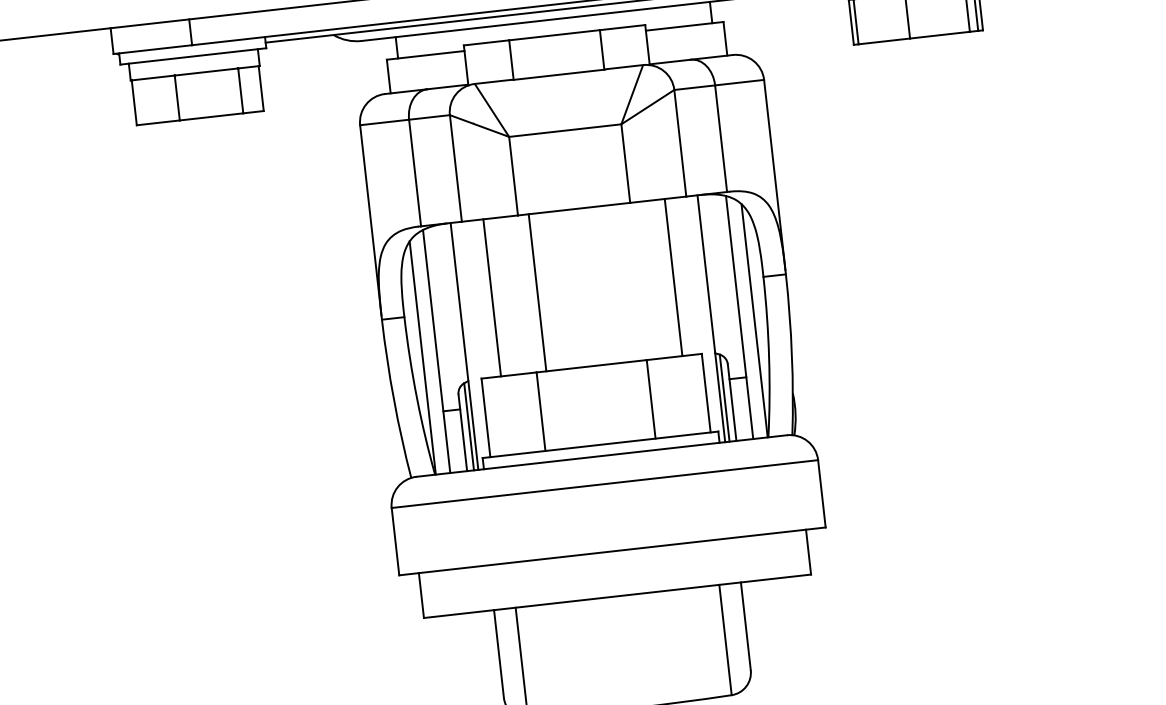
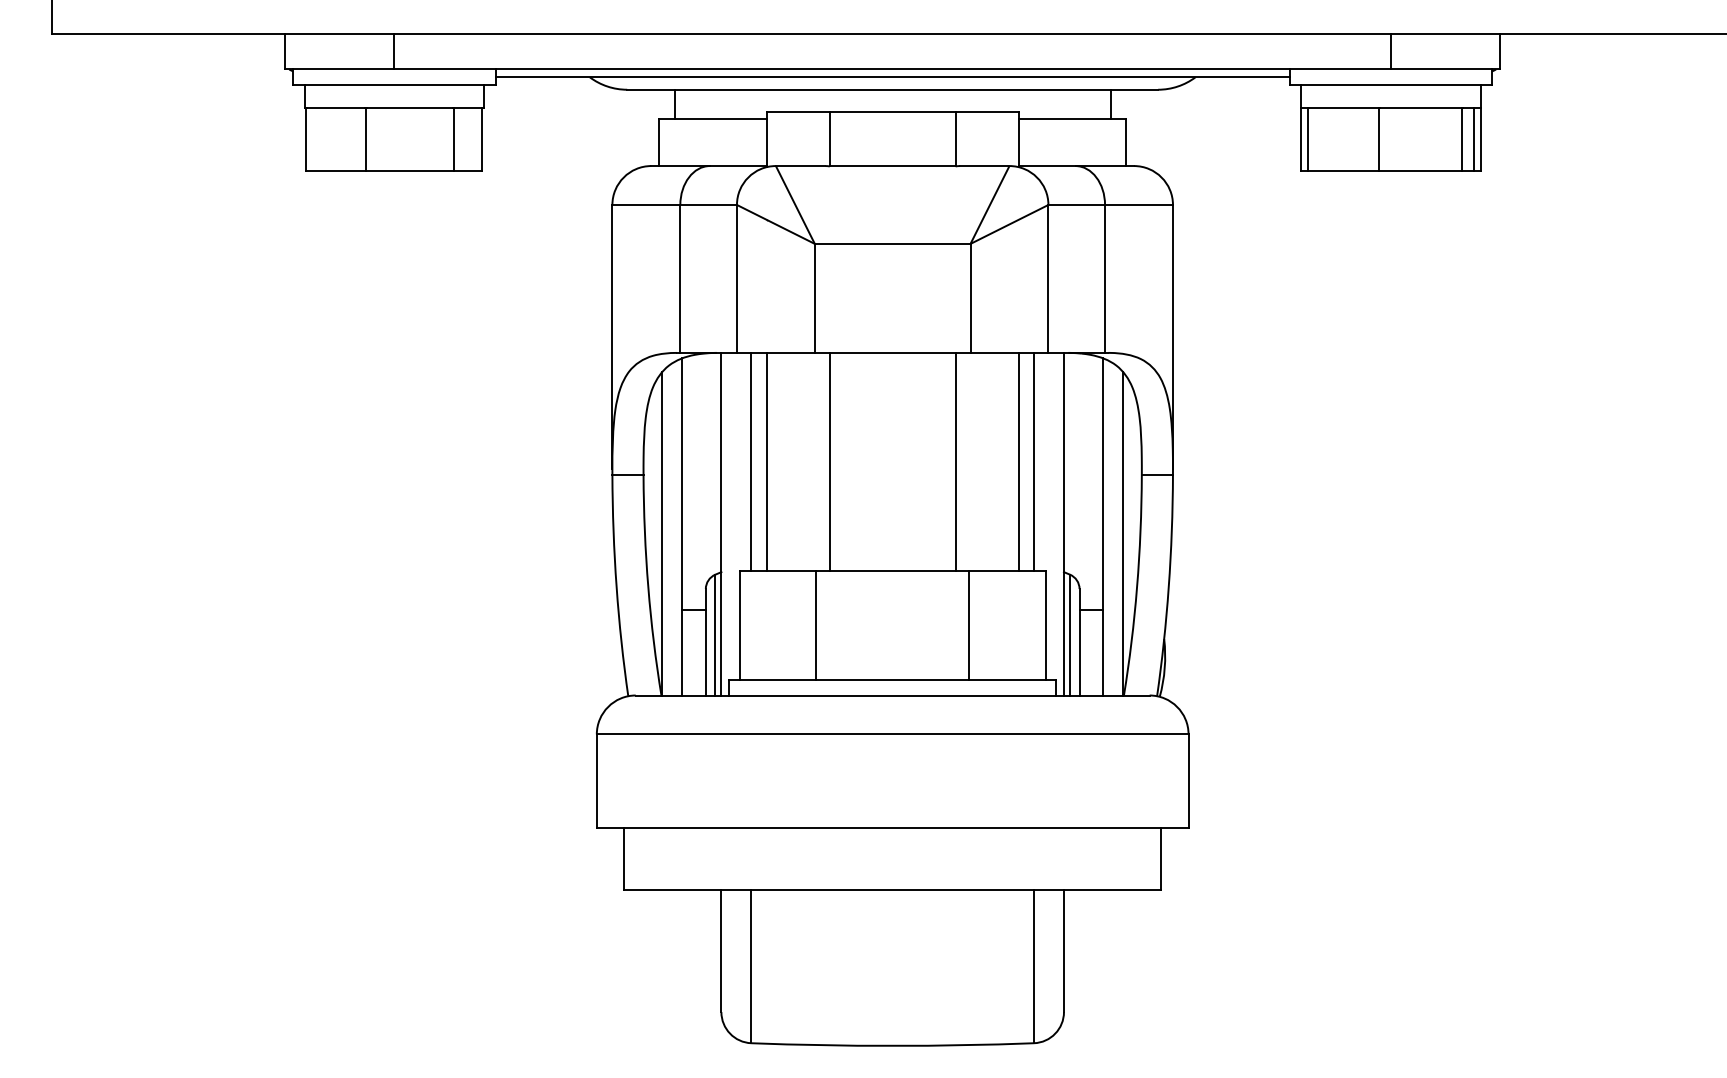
line: (685, 275) -> (1034, 461), added
line: (628, 282) -> (955, 461), added
line: (481, 298) -> (751, 461), added

